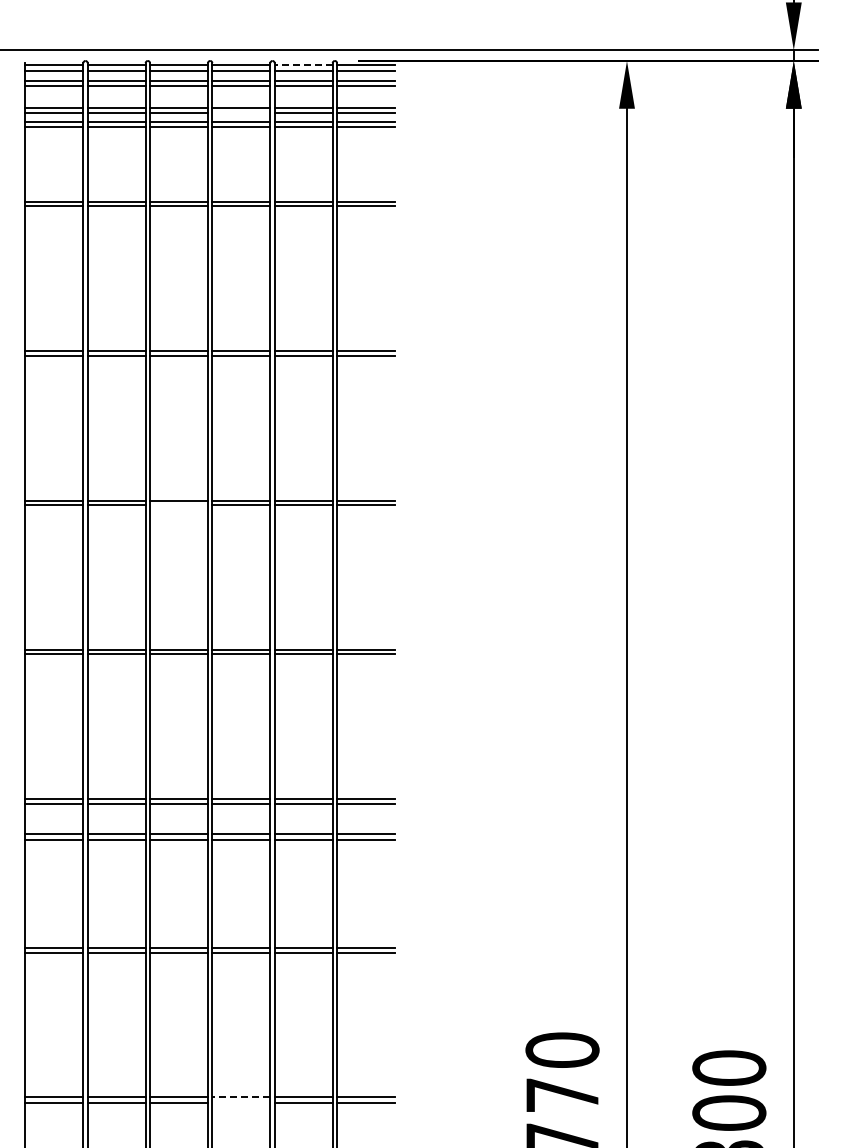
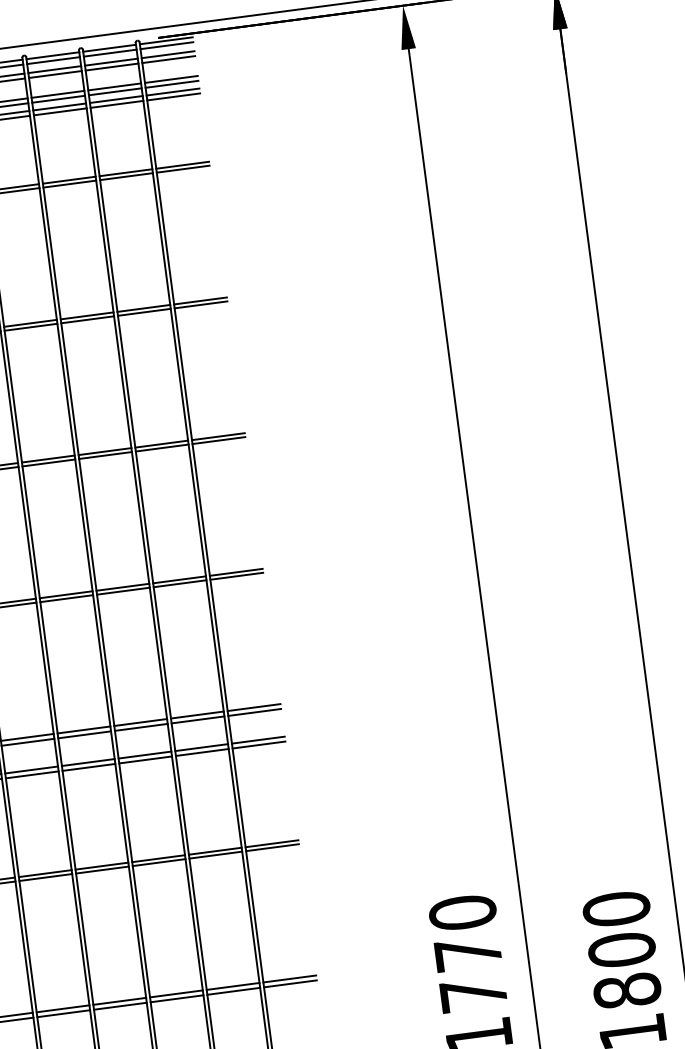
line: (303, 65) -> (109, 48), dashed -> solid
line: (241, 113) -> (58, 99), added
line: (178, 504) -> (48, 462), added
line: (240, 1097) -> (175, 994), dashed -> solid
line: (241, 1102) -> (177, 998), added

